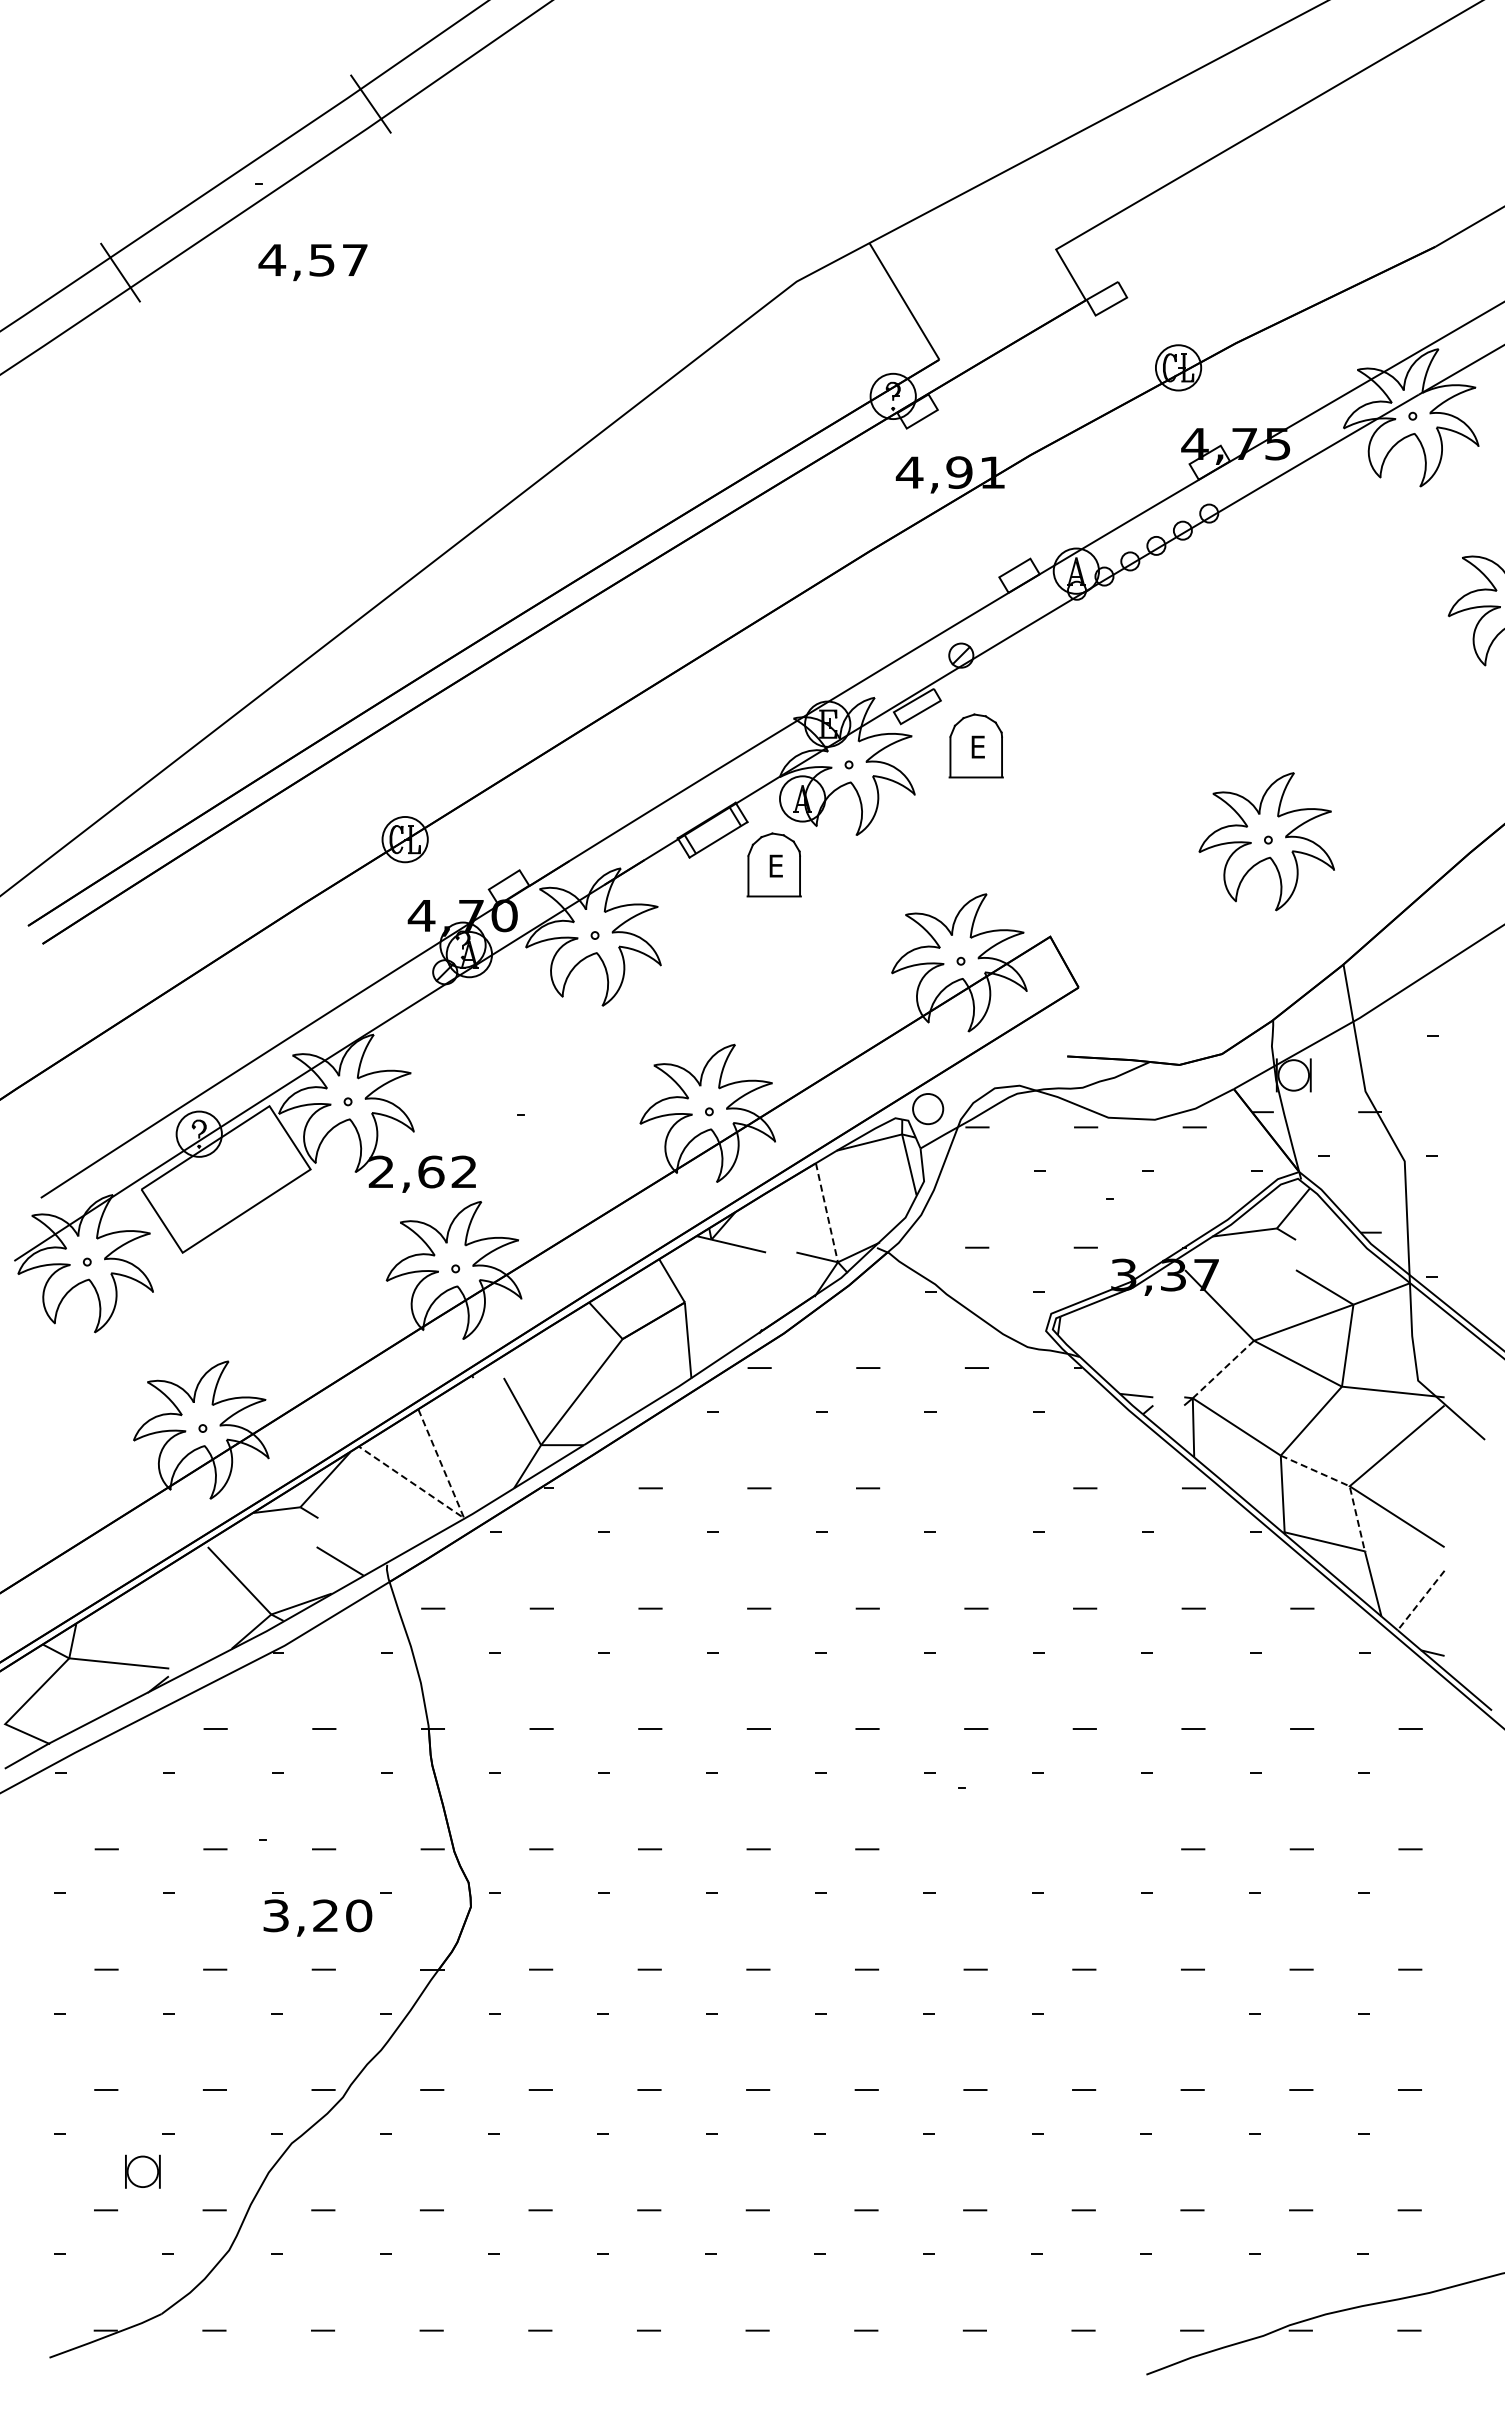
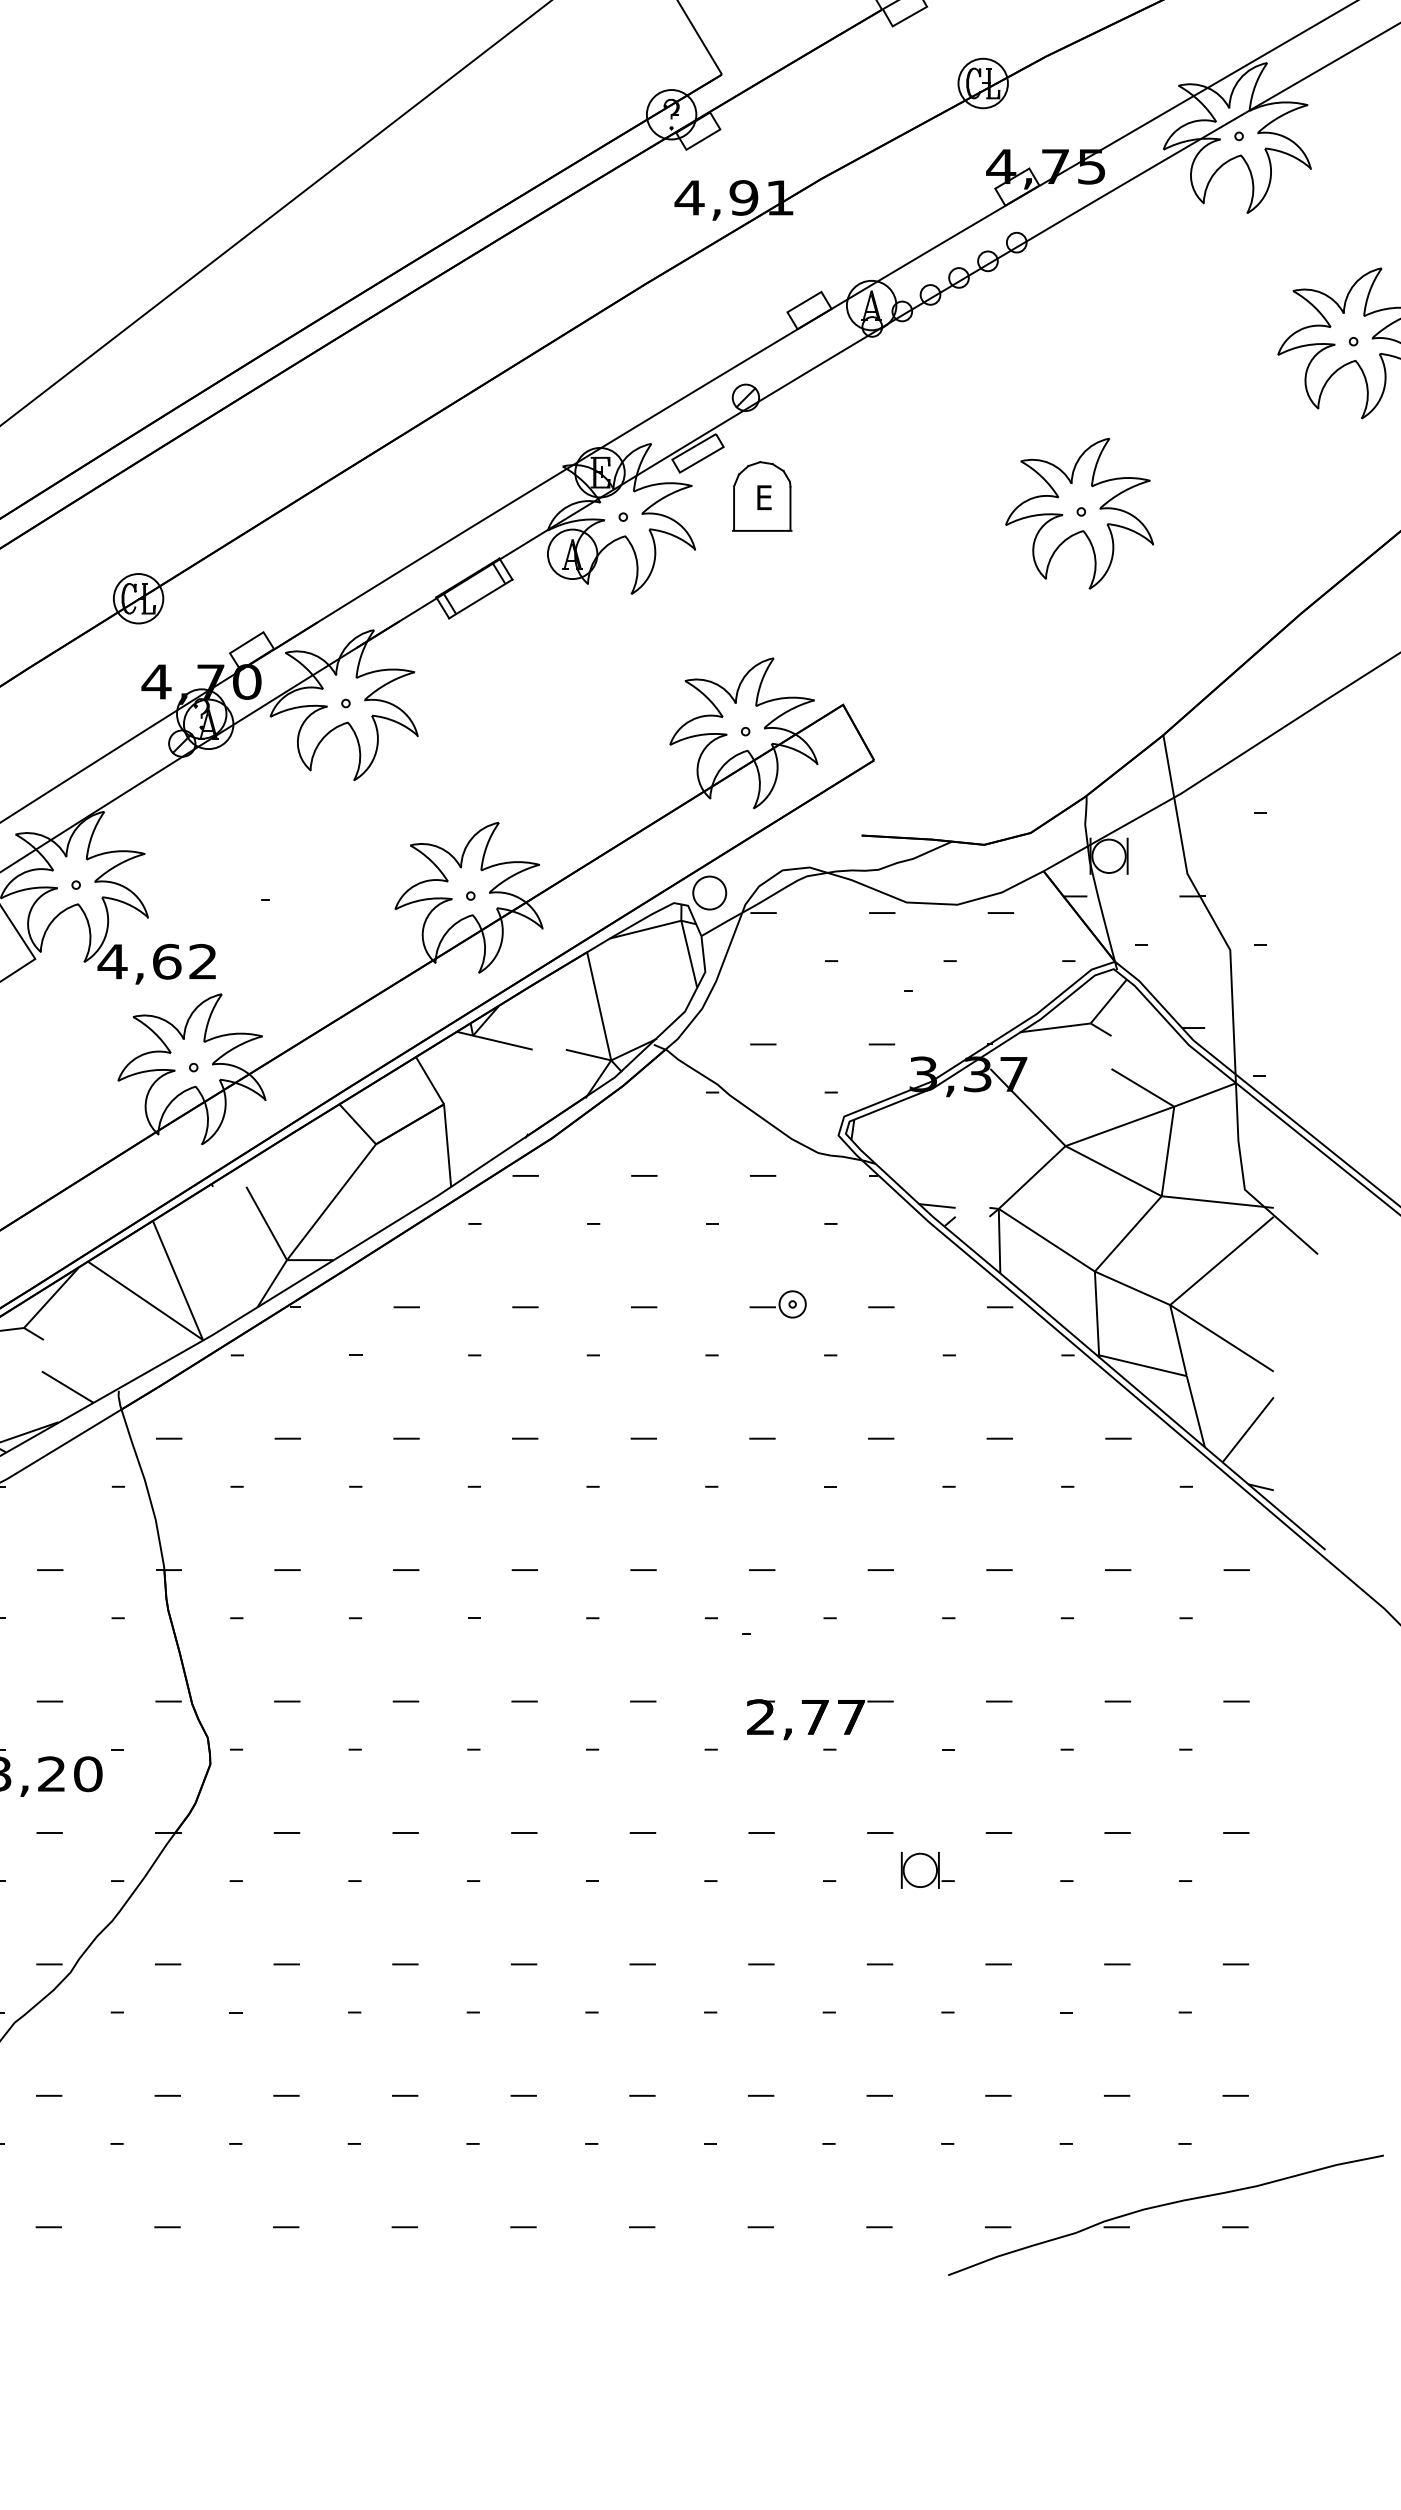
part: (1266, 841) -> (1079, 513), moved
part: (773, 864) -> (540, 625), removed
text: (381, 1171) -> (112, 961), 2,62 -> 4,62
line: (826, 1212) -> (598, 1006), dashed -> solid
line: (1223, 1369) -> (1032, 1177), dashed -> solid
part: (990, 1485) -> (777, 1304), added
line: (1346, 1485) -> (1166, 1304), dashed -> solid
line: (460, 1515) -> (198, 1336), dashed -> solid
line: (1421, 1600) -> (1248, 1429), dashed -> solid
part: (1029, 1865) -> (820, 1719), added
part: (1127, 2003) -> (927, 1869), added

